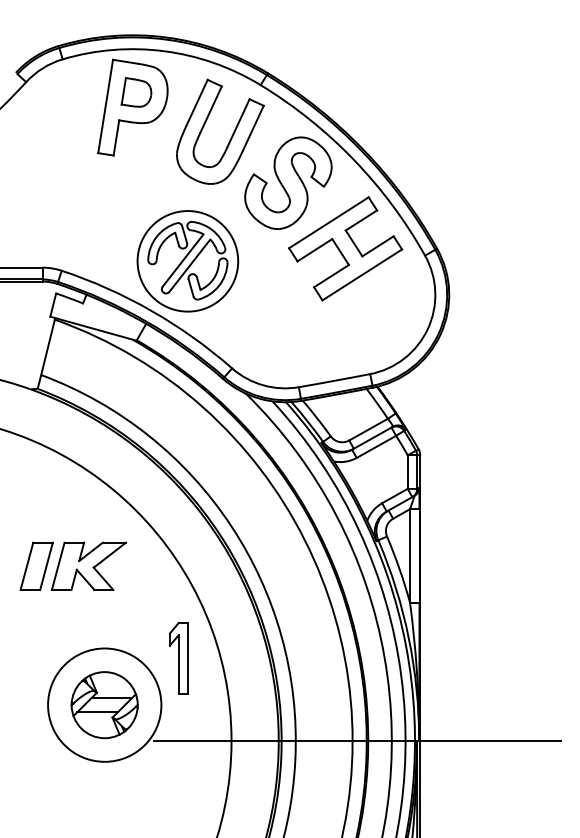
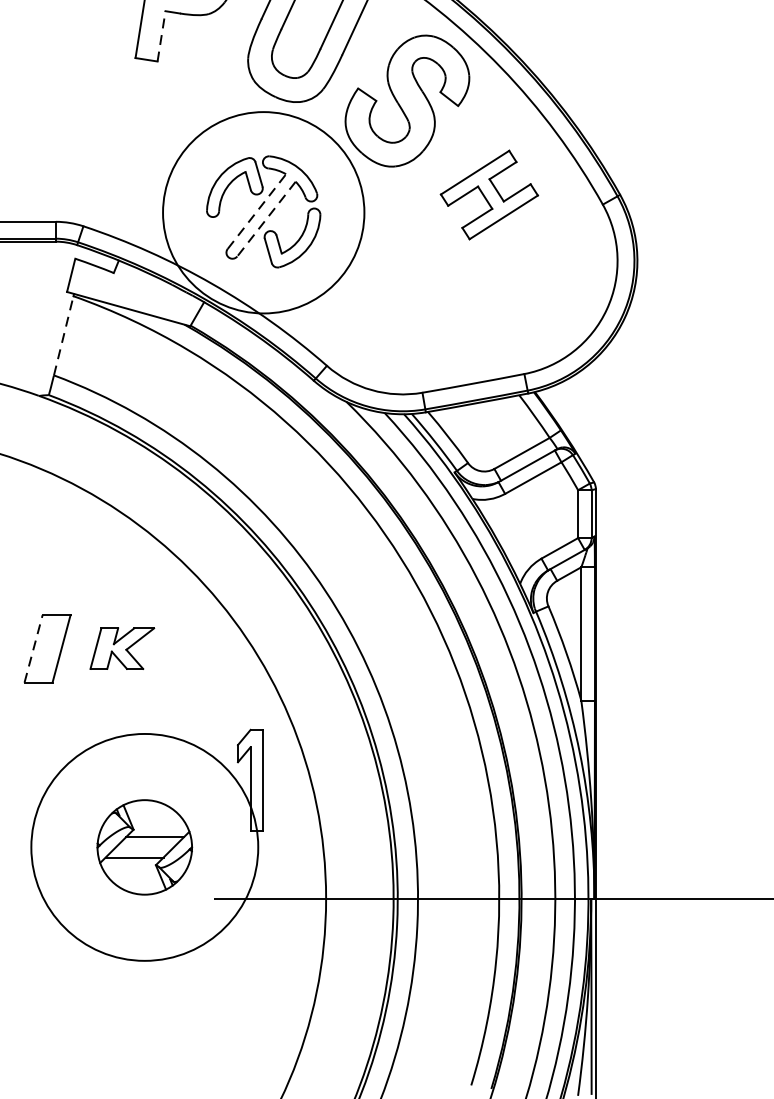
line: (116, 137) -> (161, 35), solid -> dashed
part: (345, 248) -> (489, 194), size x0.6
line: (183, 260) -> (257, 211), solid -> dashed
circle: (187, 261) -> (263, 213), size x1.4
line: (189, 266) -> (266, 220), solid -> dashed
line: (48, 347) -> (64, 335), solid -> dashed
line: (27, 565) -> (34, 647), solid -> dashed
part: (88, 565) -> (121, 647), size x0.6
circle: (104, 704) -> (144, 846), size x1.4

